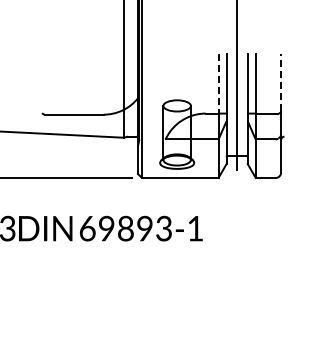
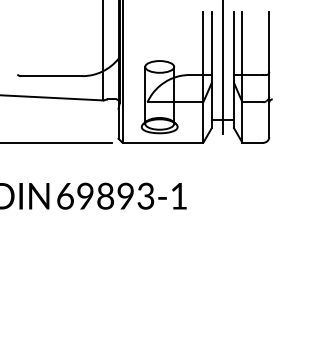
line: (281, 82) -> (269, 42), dashed -> solid
line: (218, 83) -> (203, 43), dashed -> solid

